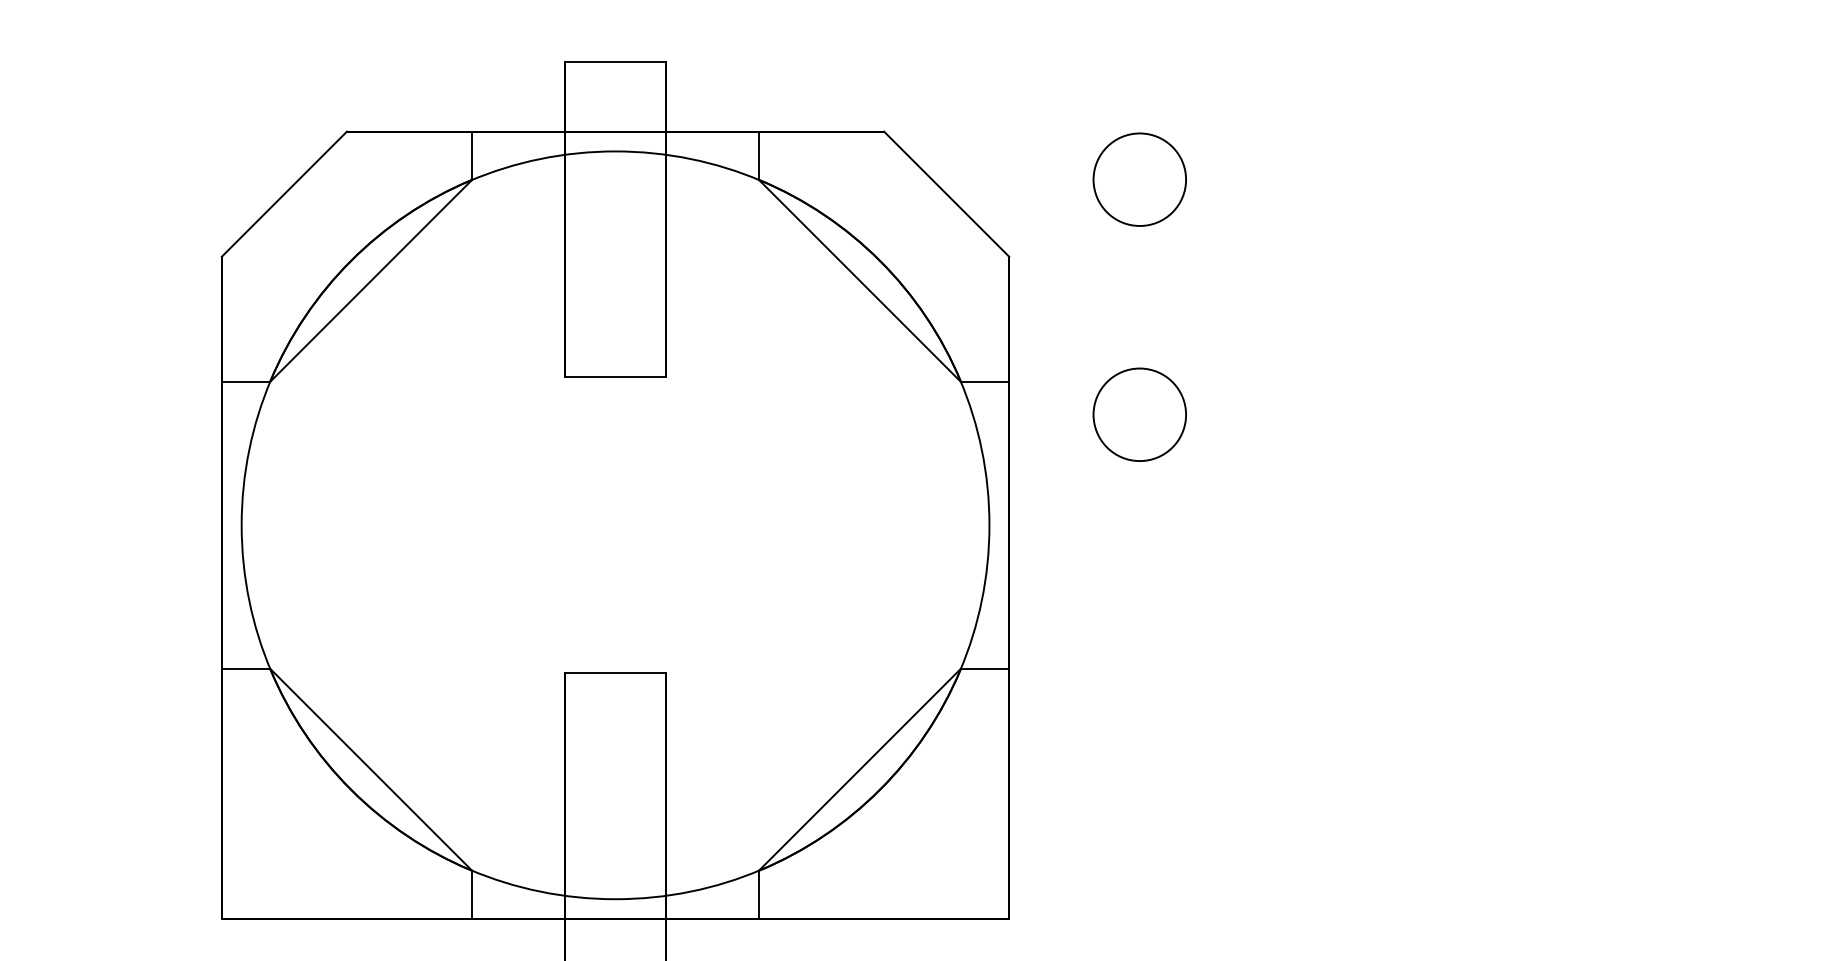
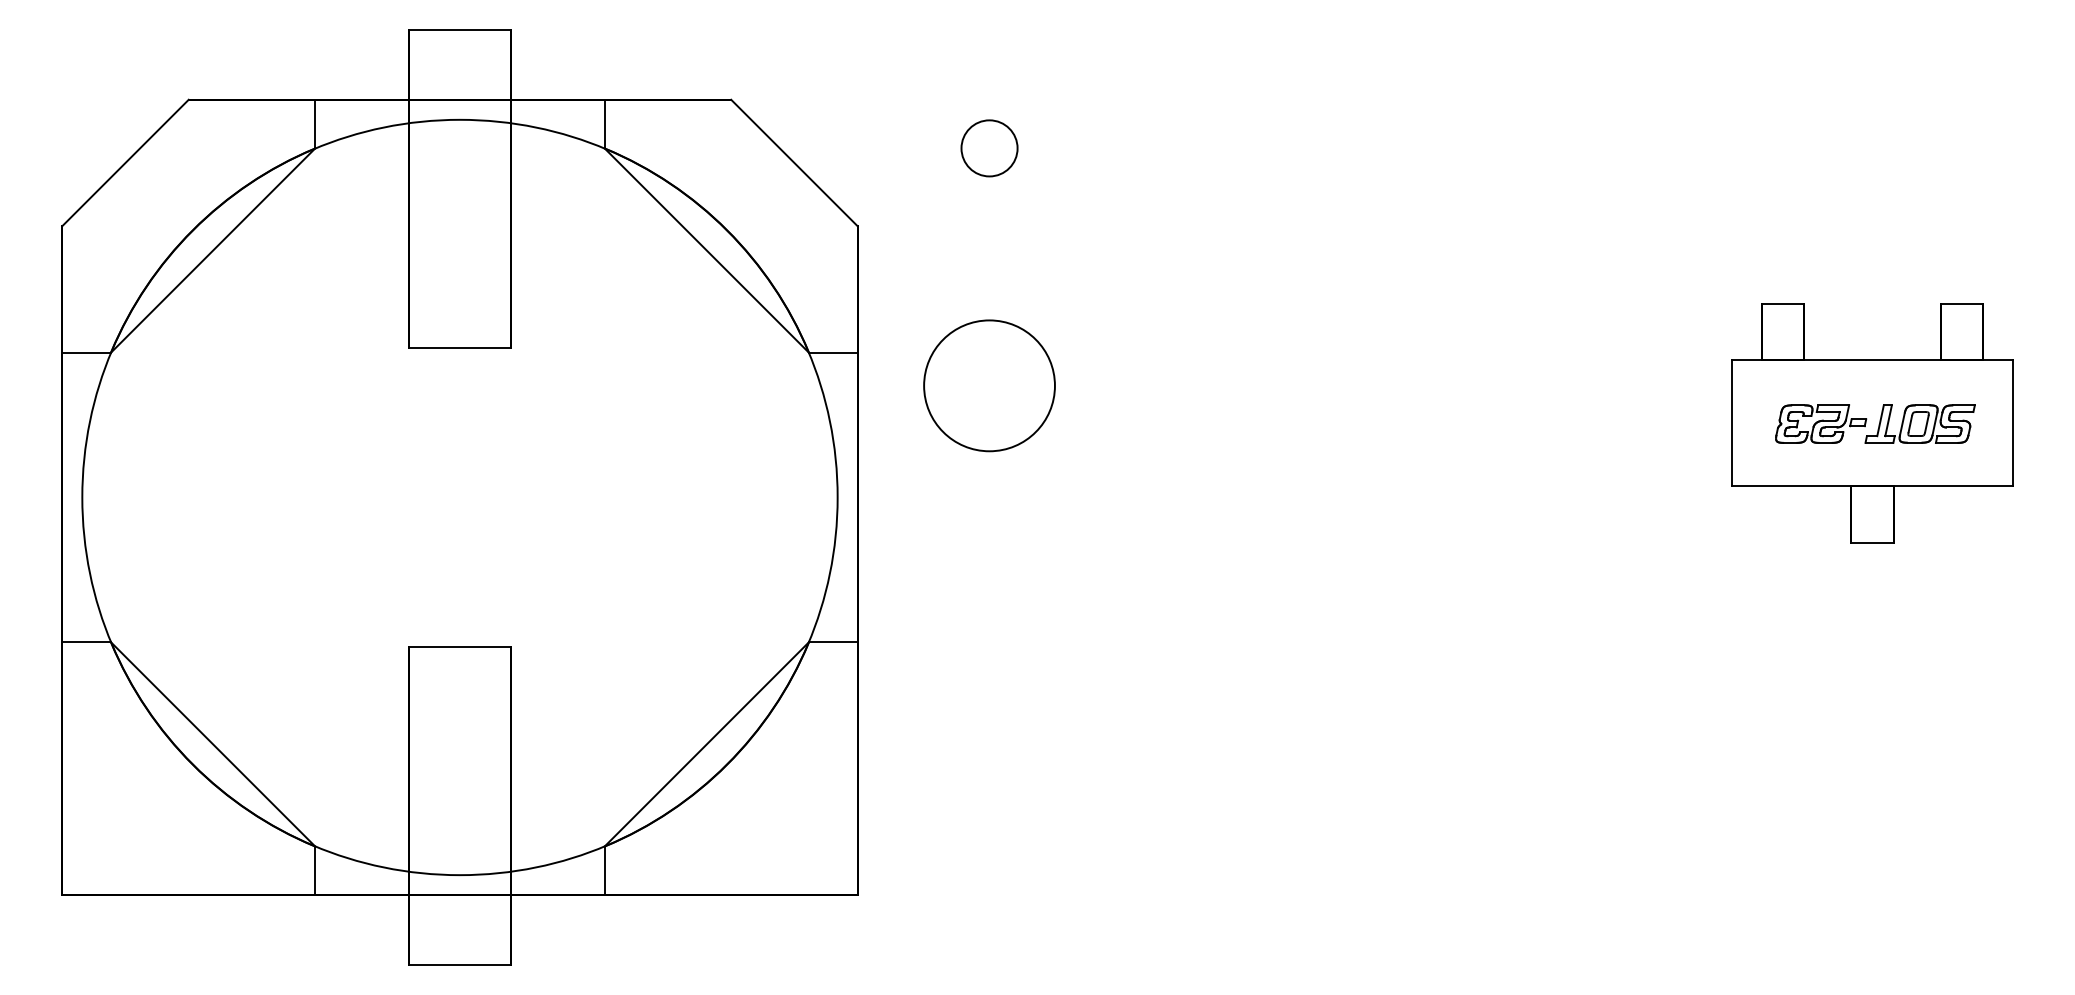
circle: (1139, 179) -> (989, 148), size x0.6
circle: (1139, 414) -> (989, 385), size x1.4

